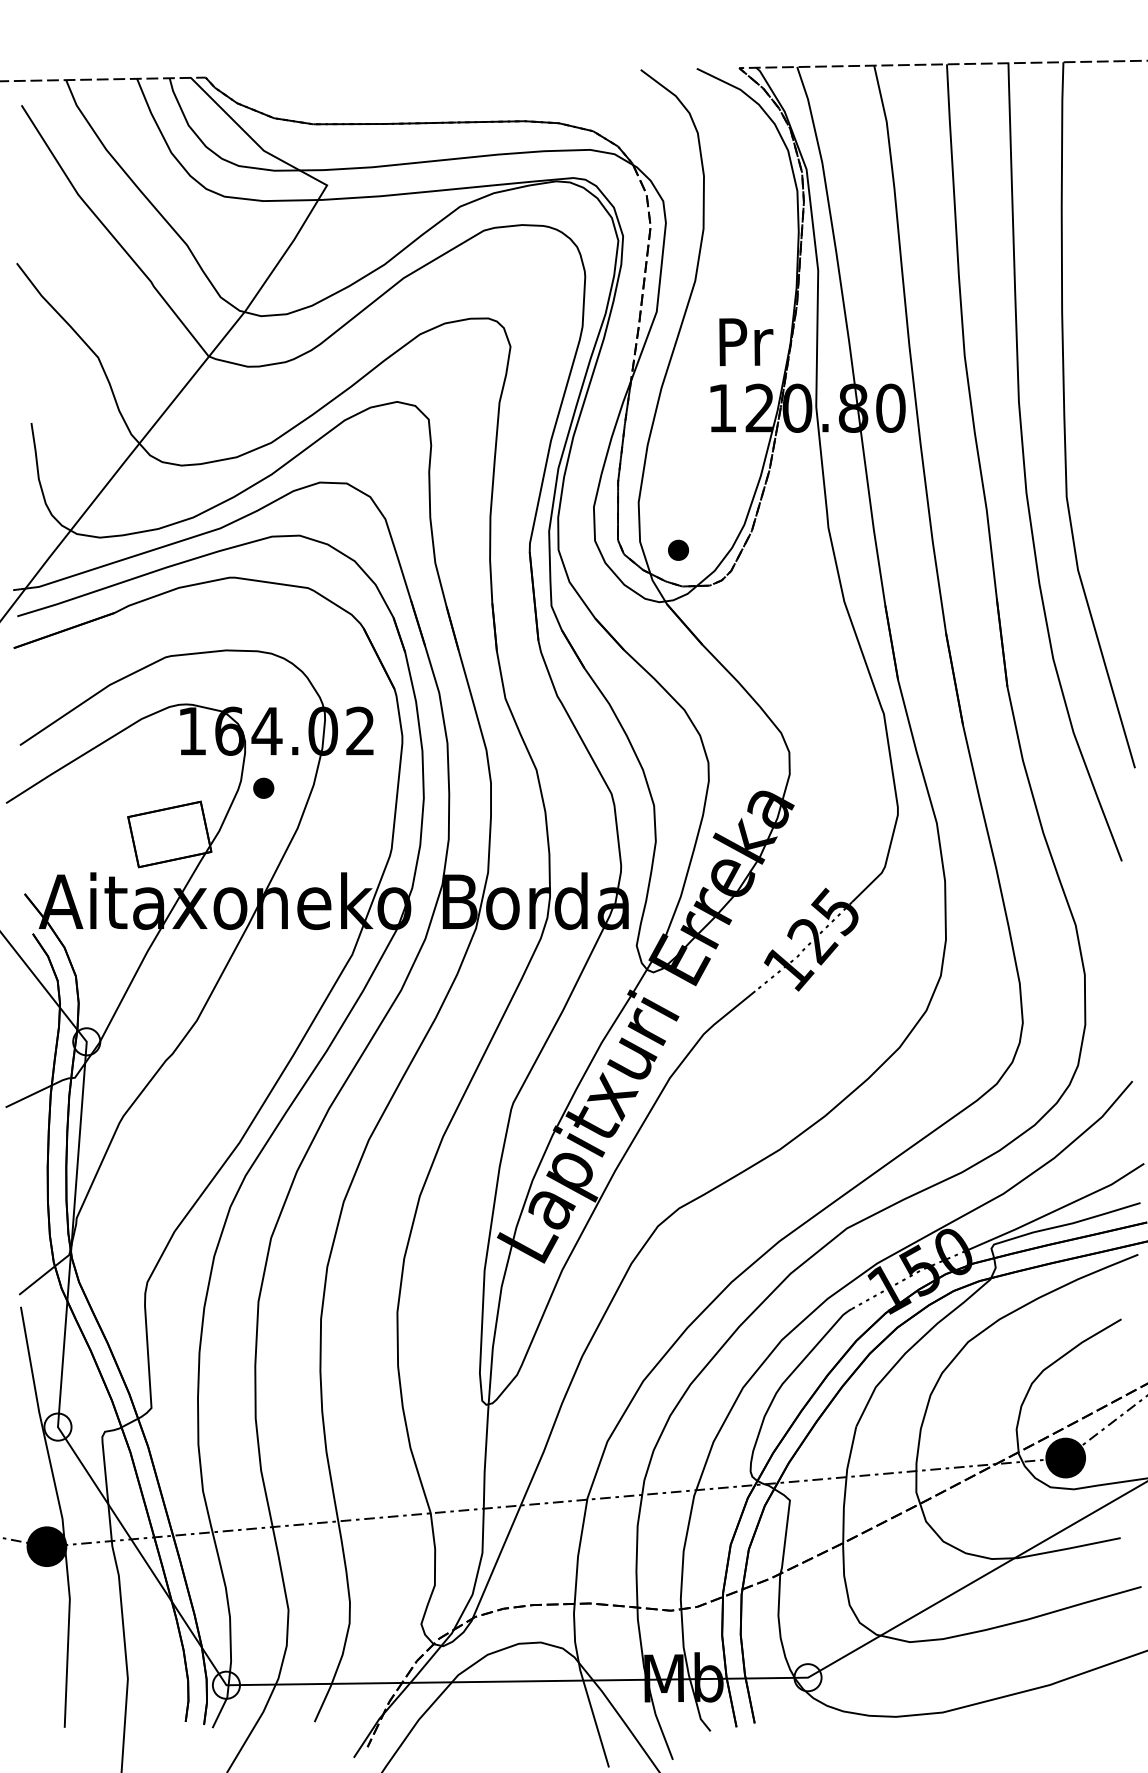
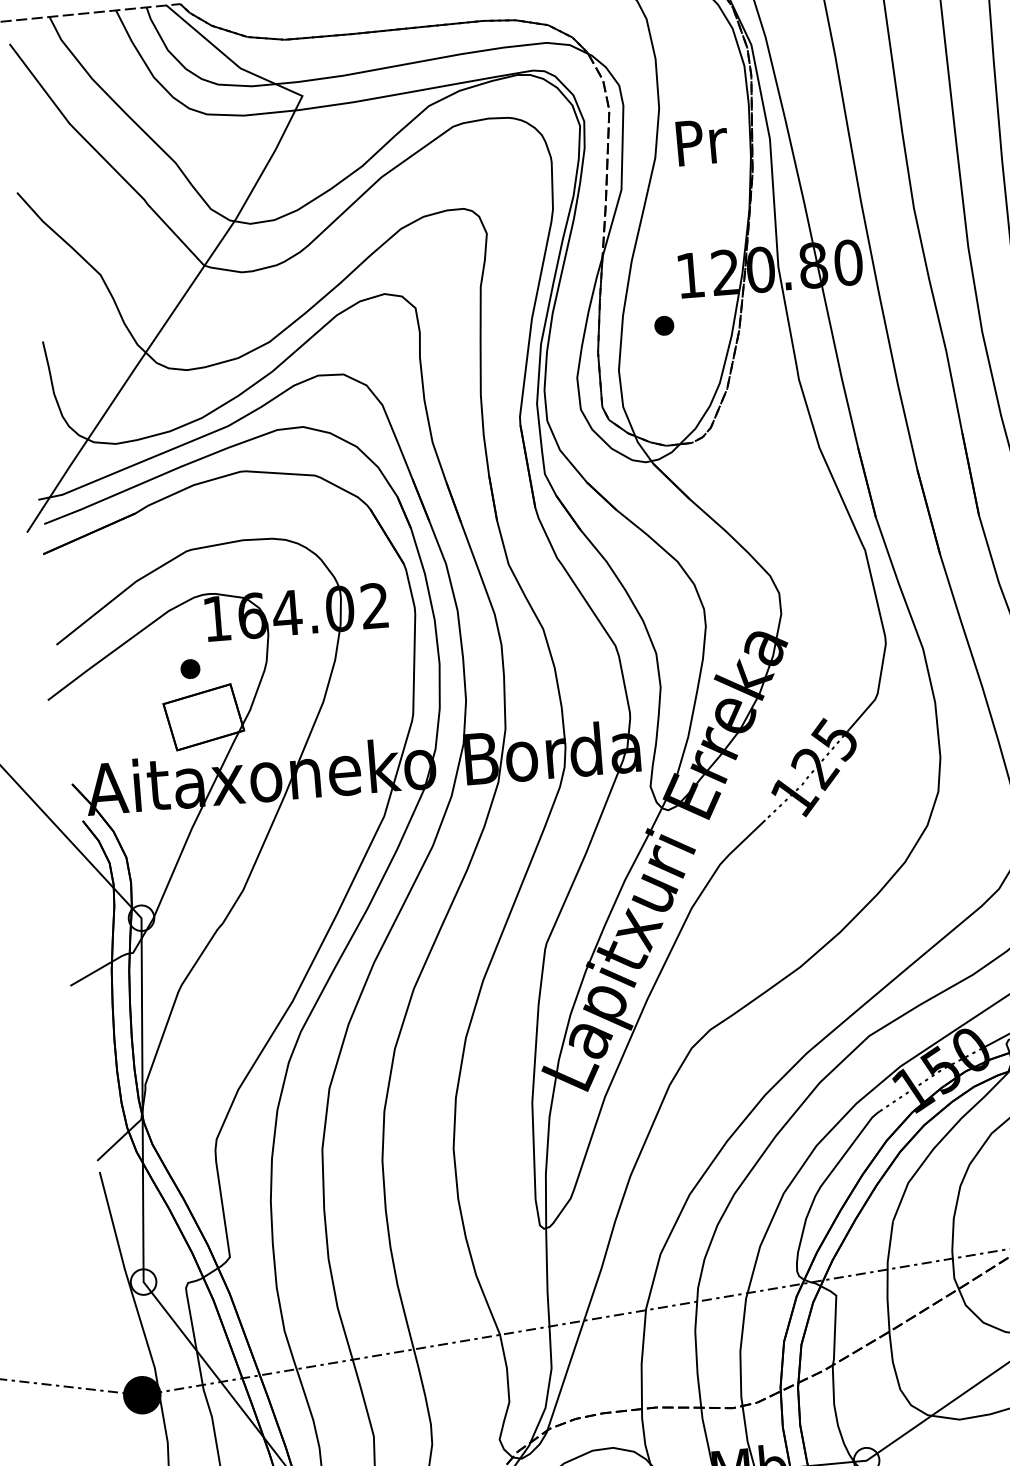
text: (746, 342) -> (702, 142), moved
part: (678, 549) -> (664, 325), moved
part: (263, 787) -> (190, 668), moved

